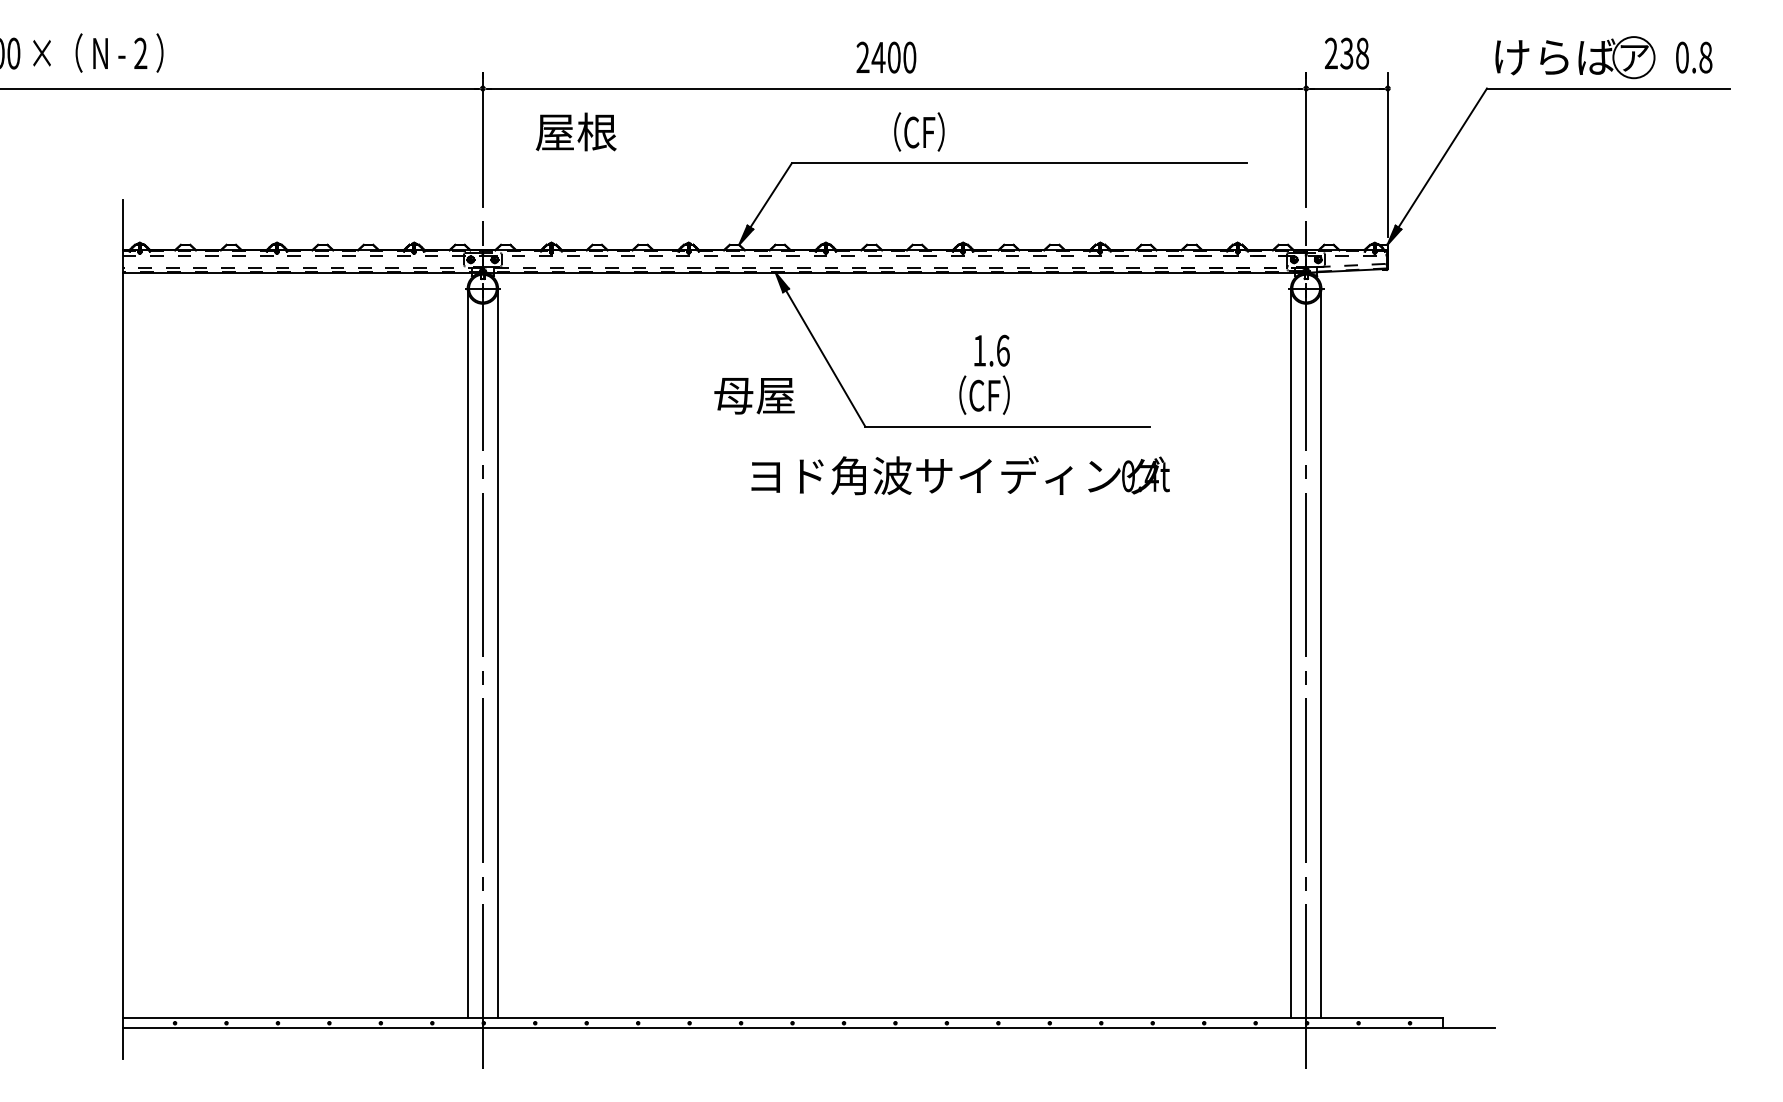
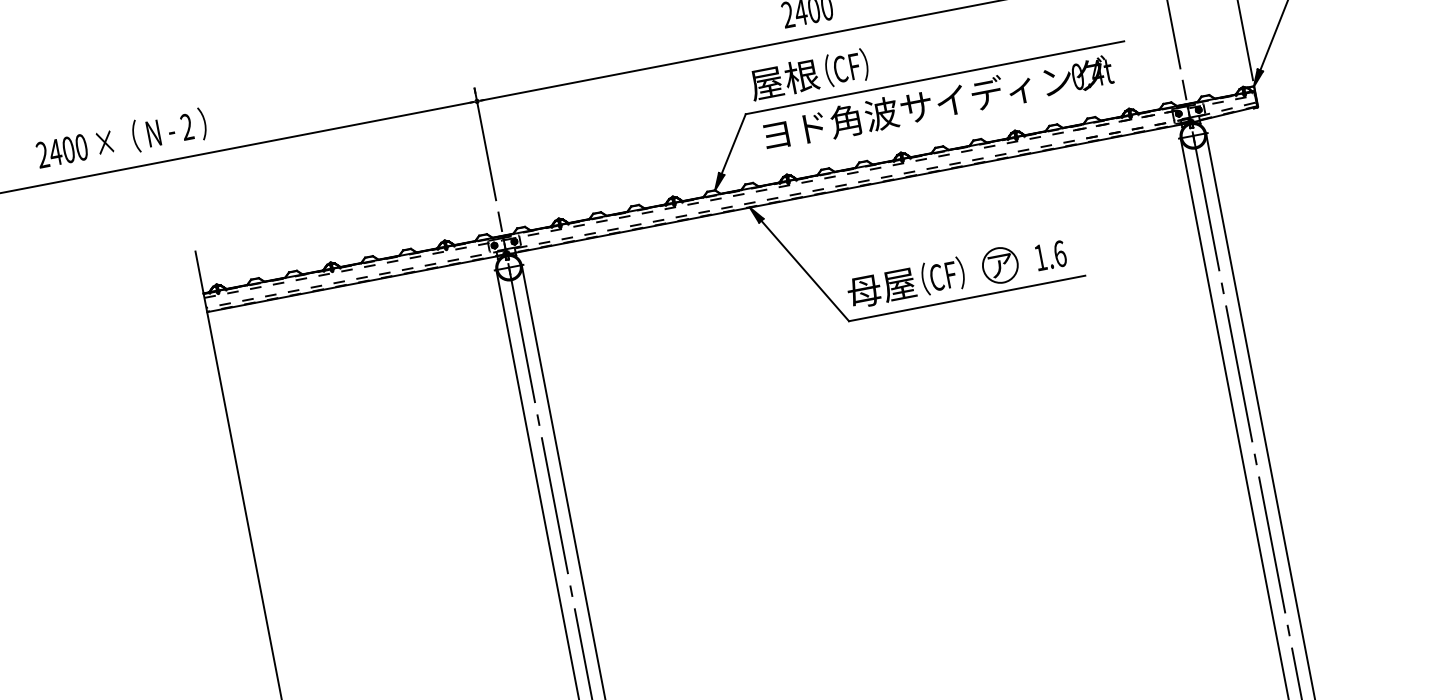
text: (575, 131) -> (783, 79), moved
text: (991, 350) -> (1050, 255), moved
part: (1052, 395) -> (999, 265), added
text: (754, 396) -> (881, 288), moved
text: (960, 475) -> (938, 103), moved

